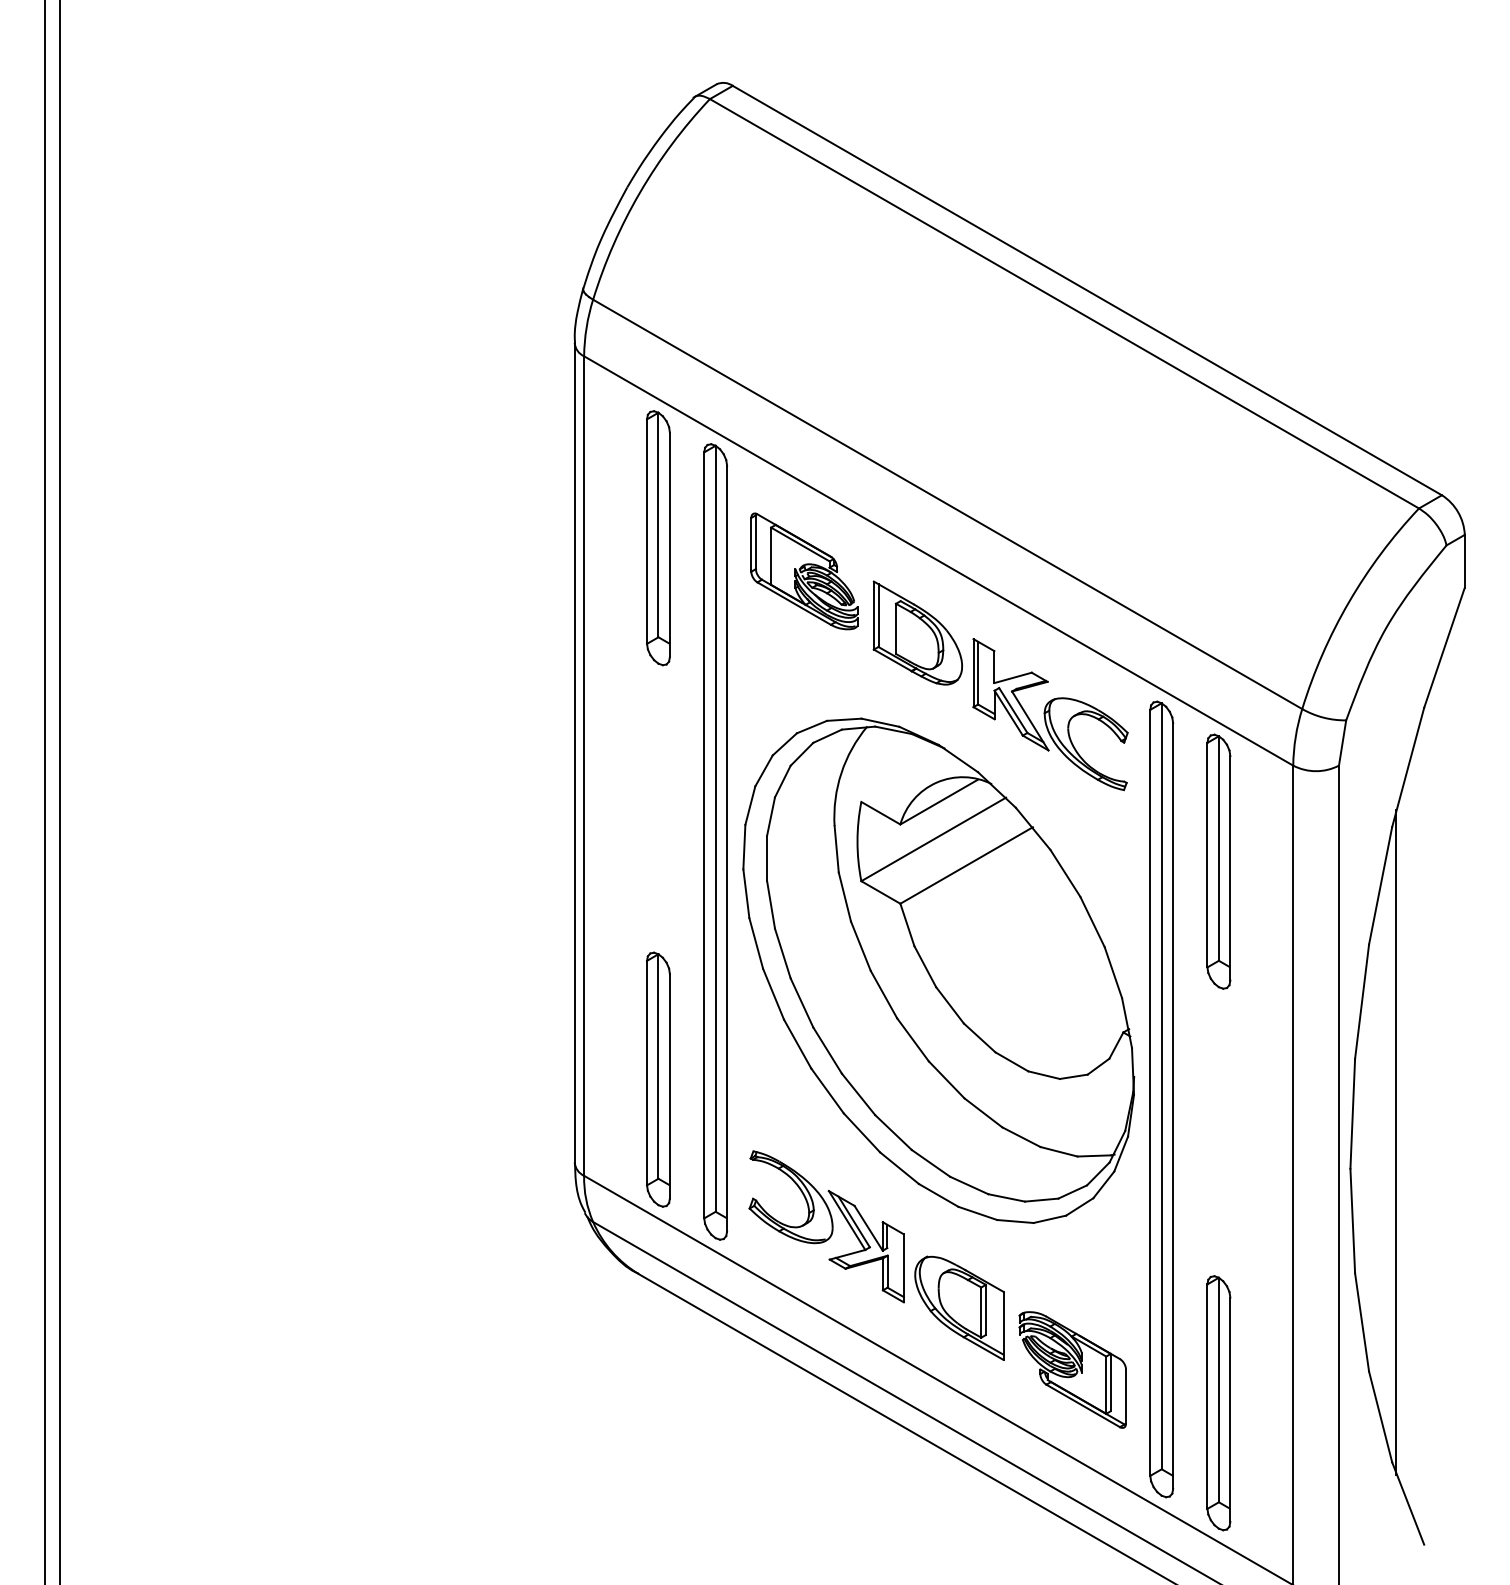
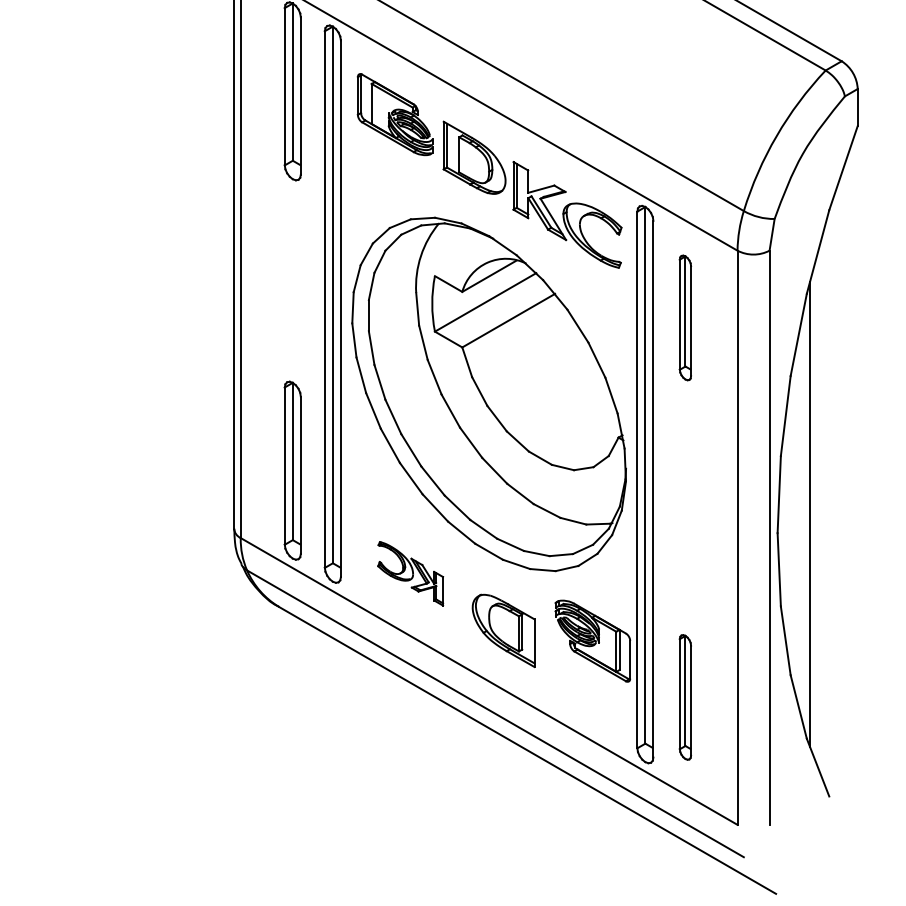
part: (1218, 861) -> (685, 317), size x0.7
part: (826, 1226) -> (410, 573), size x0.6
part: (1072, 1369) -> (592, 640), moved
part: (1218, 1403) -> (685, 697), size x0.7

